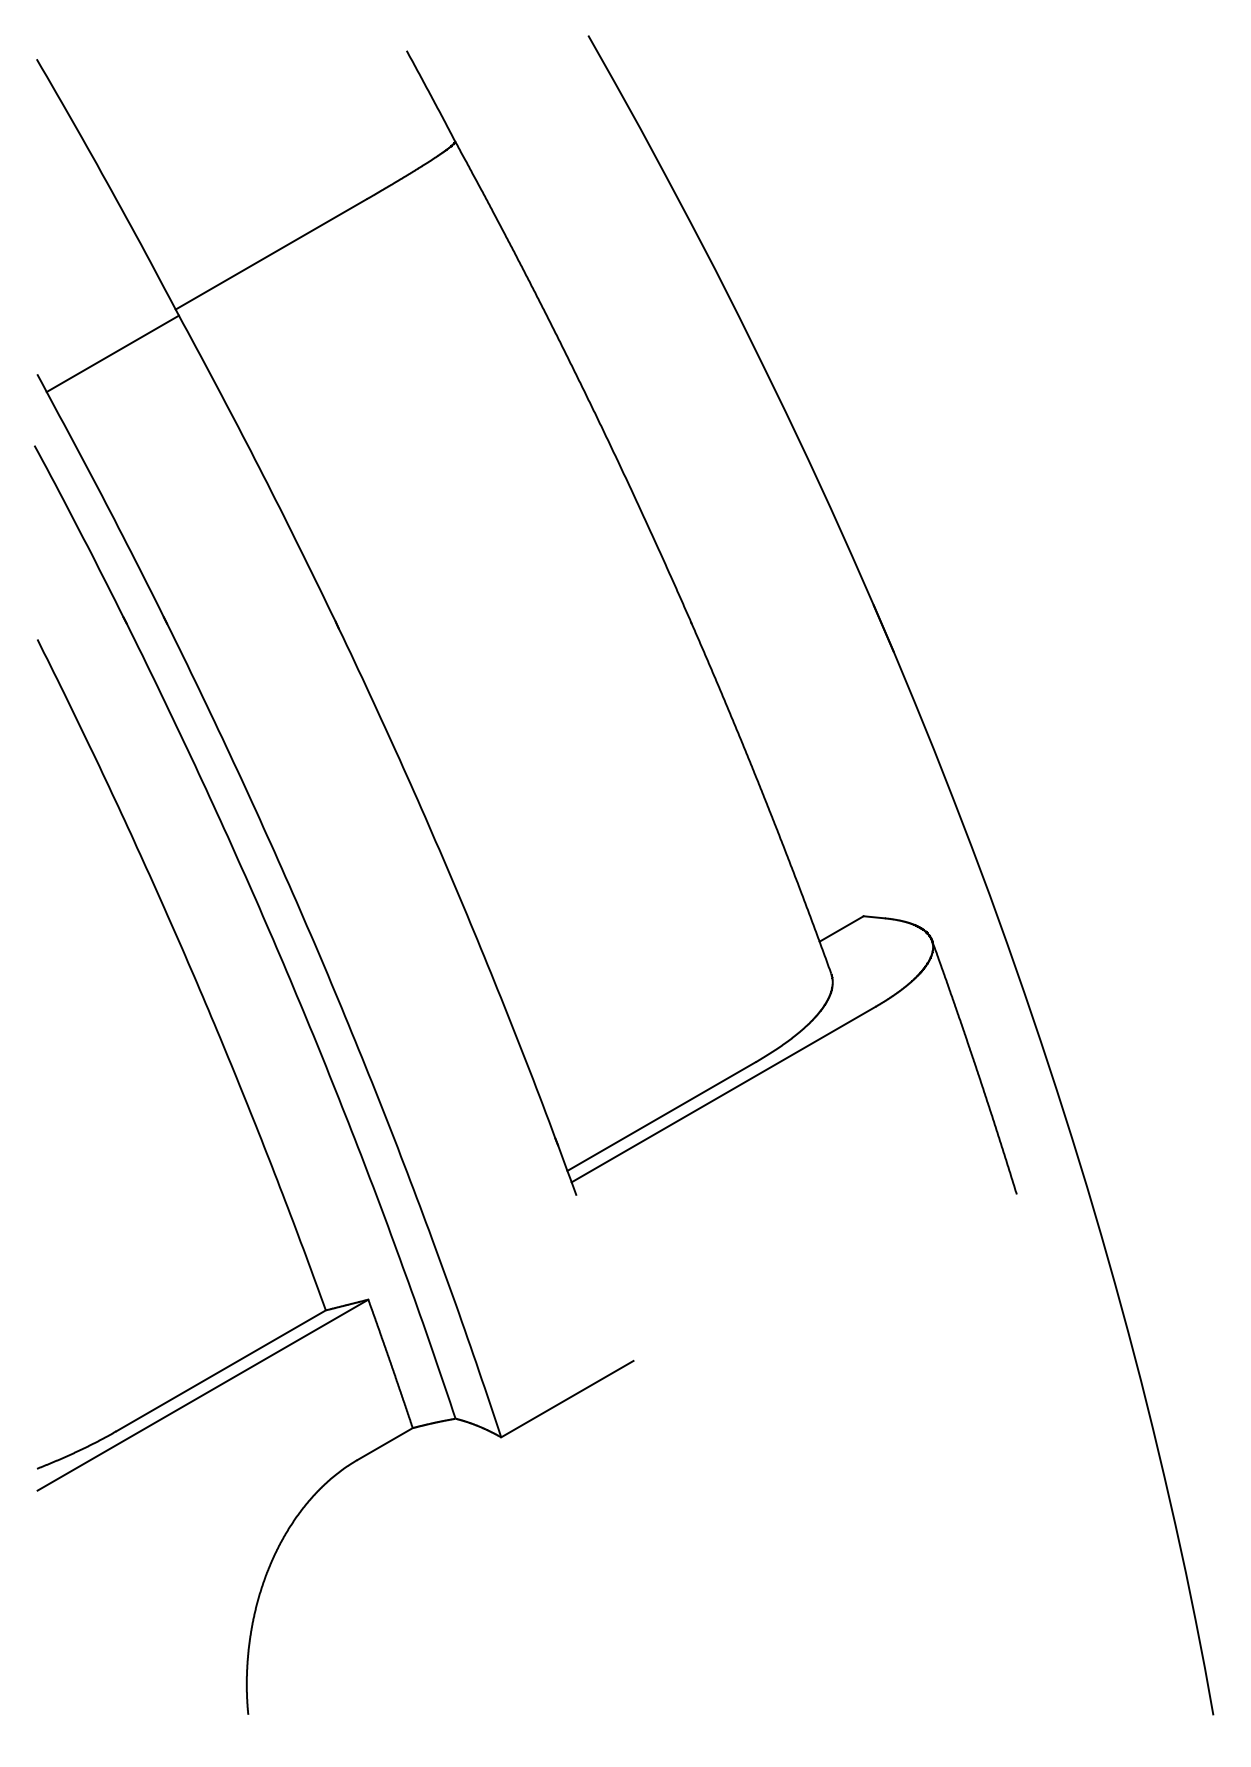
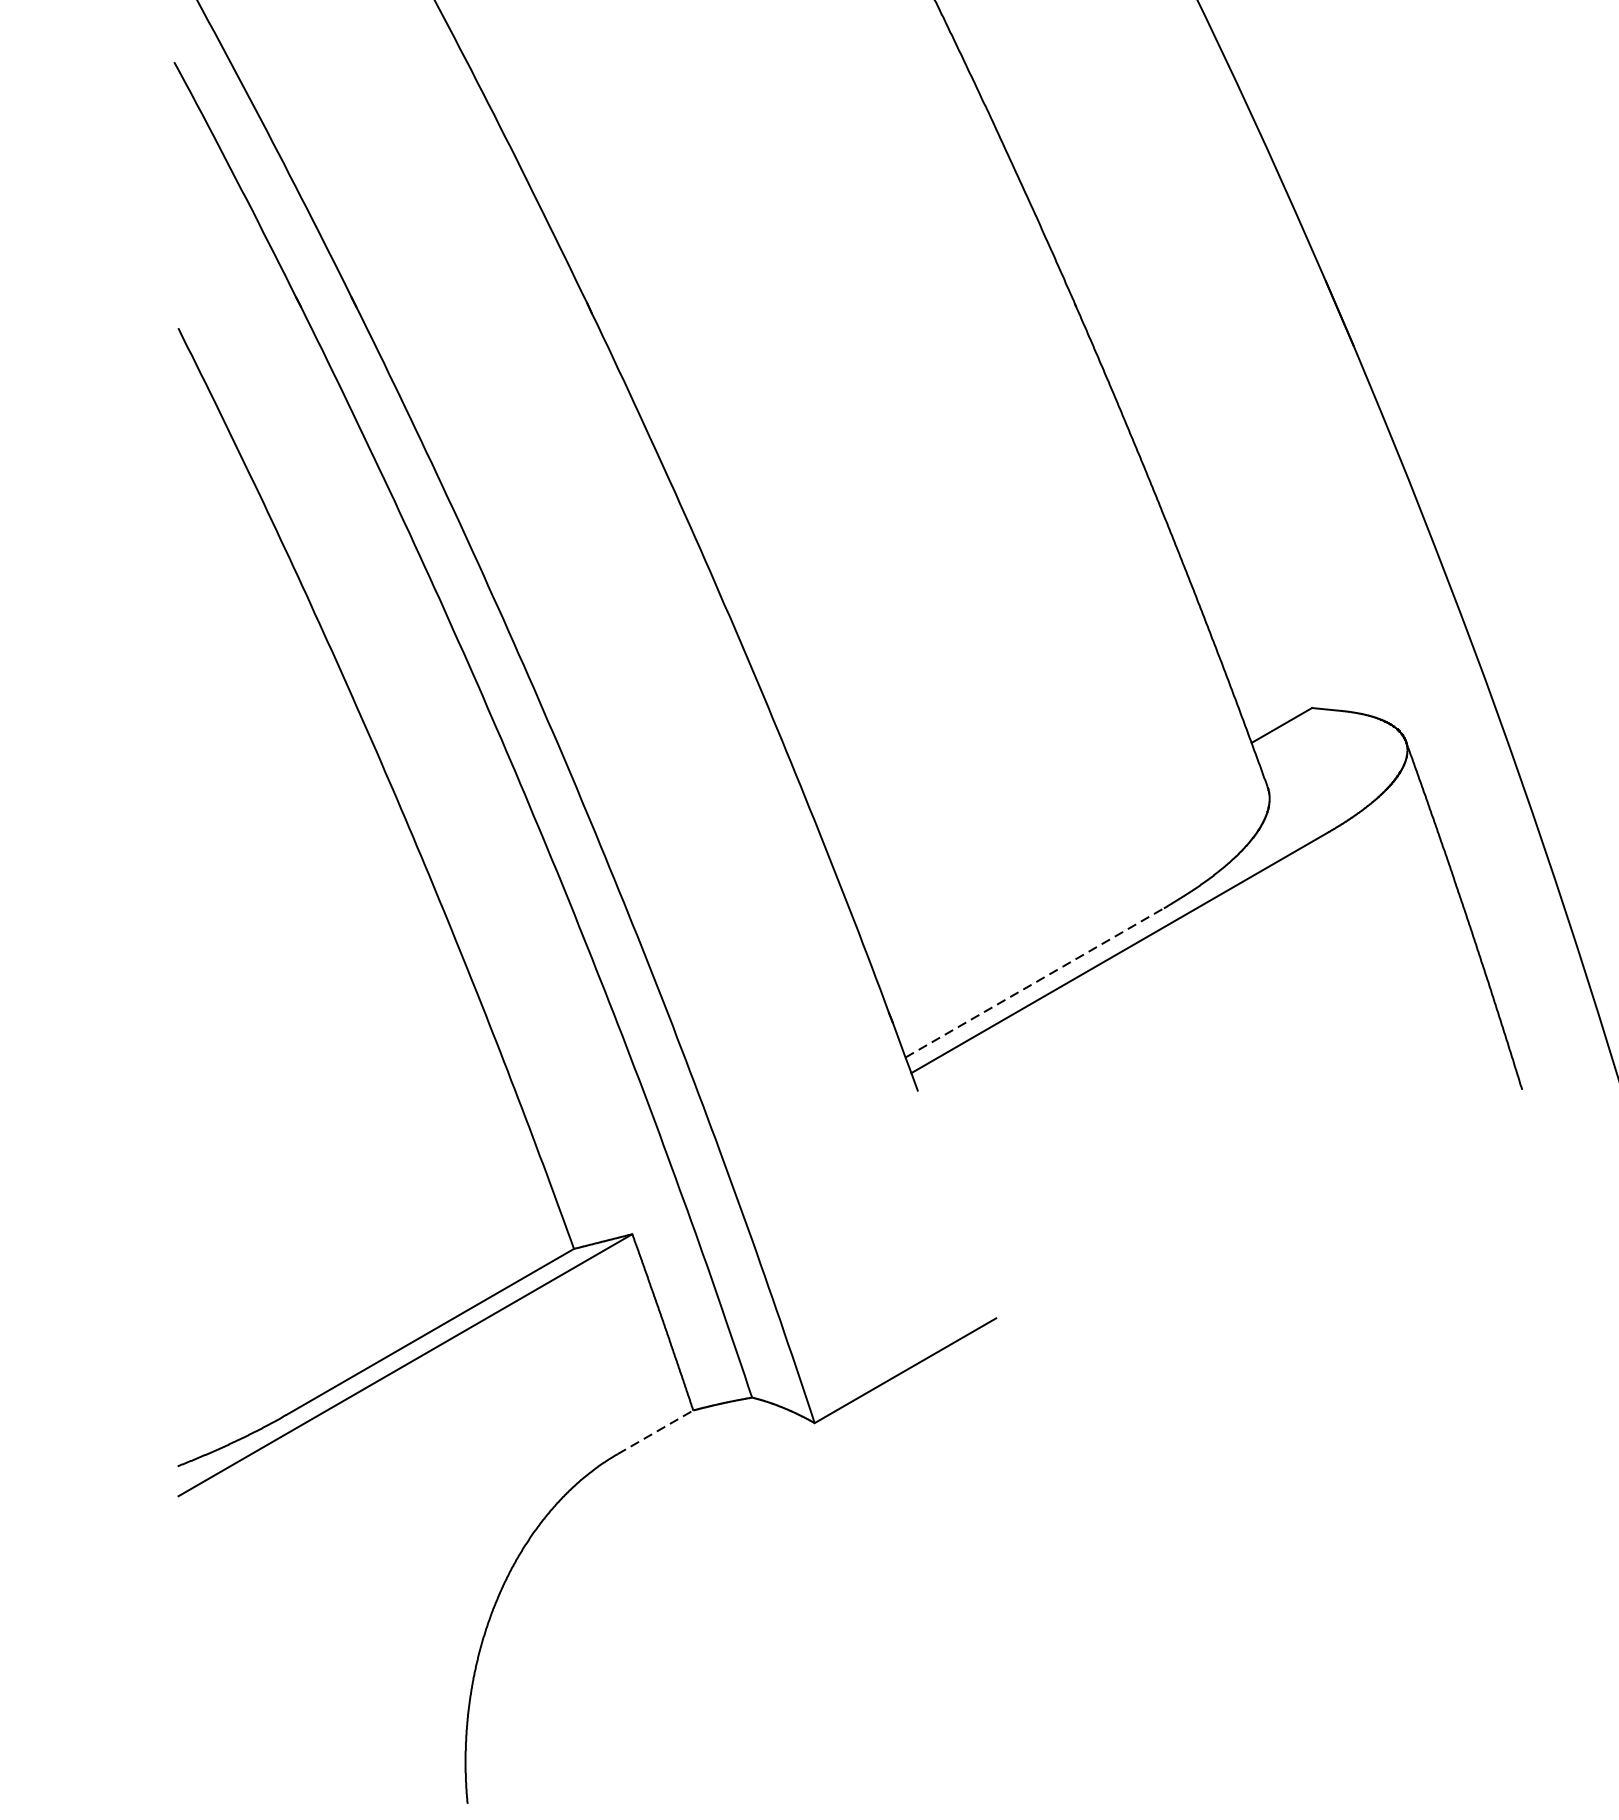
line: (661, 1116) -> (1034, 982), solid -> dashed
line: (385, 1444) -> (655, 1432), solid -> dashed

